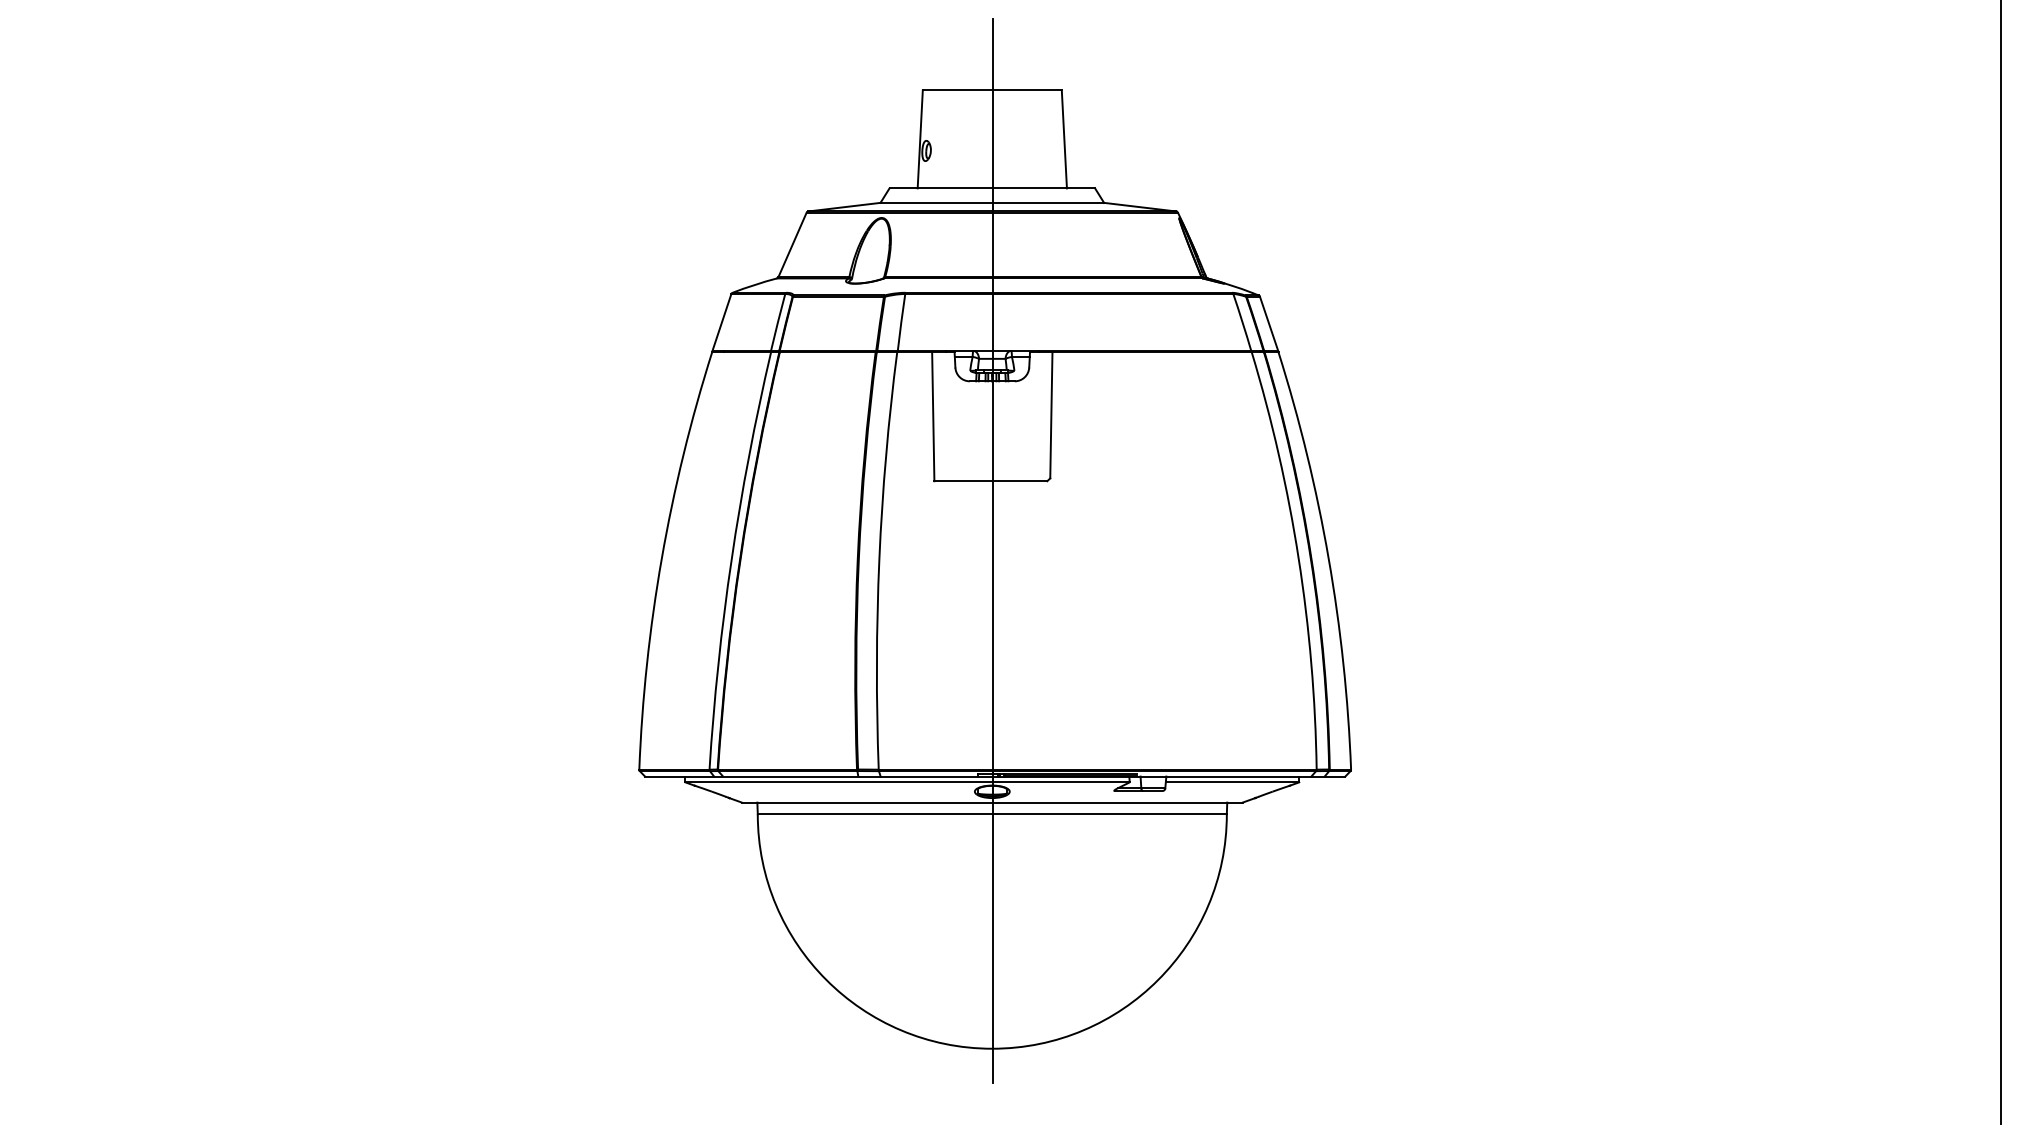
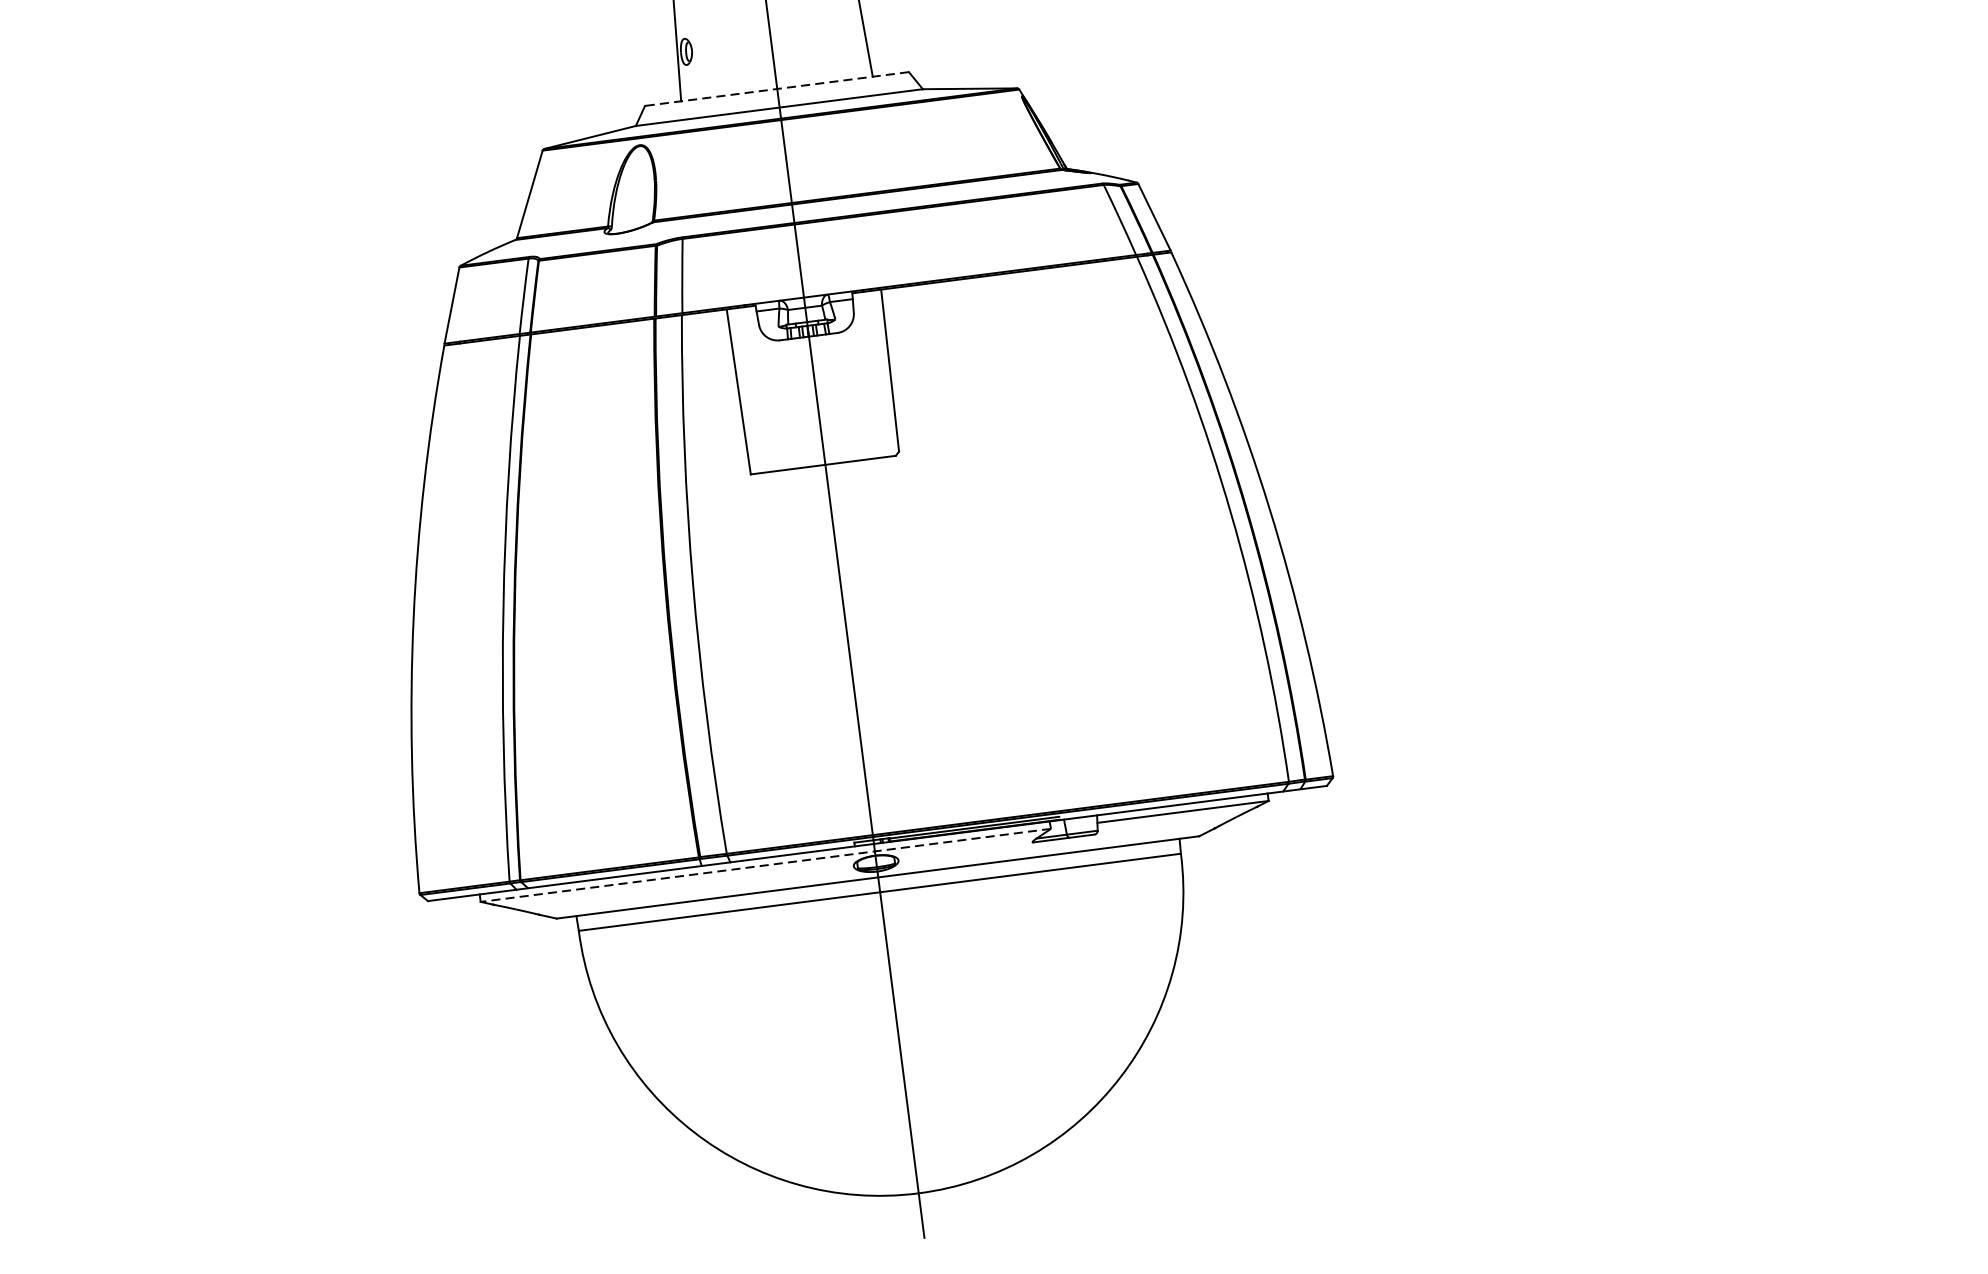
line: (992, 188) -> (777, 89), solid -> dashed
line: (907, 782) -> (765, 865), solid -> dashed

